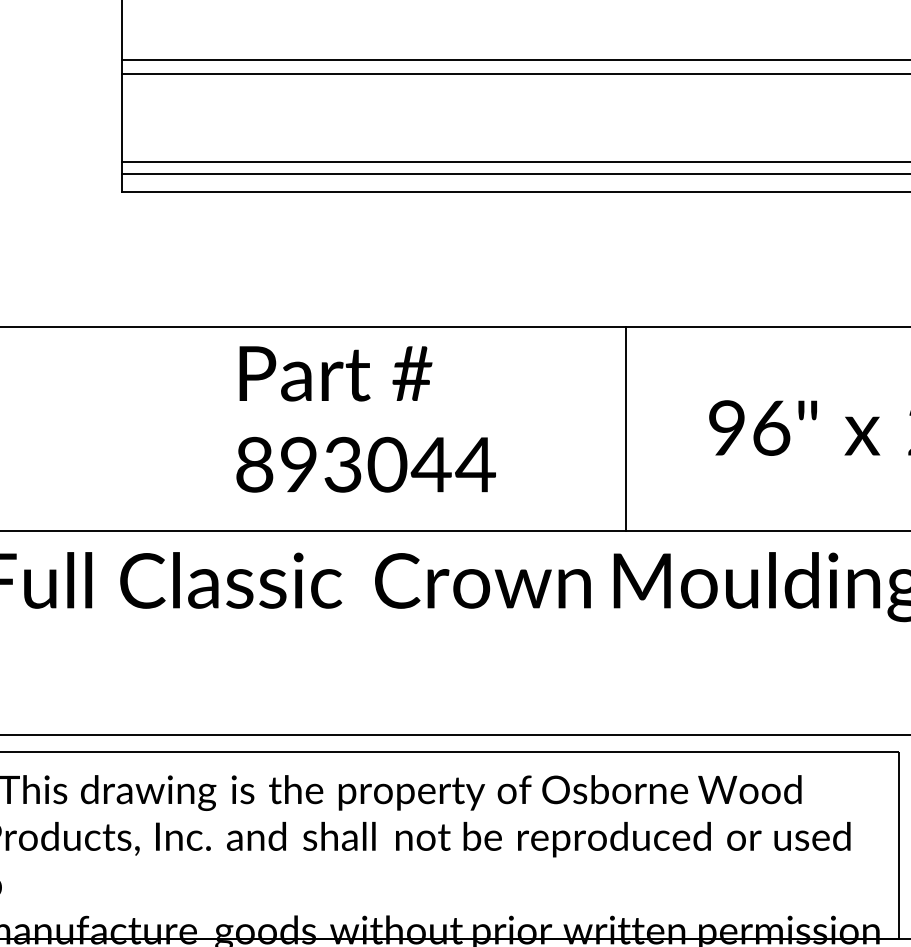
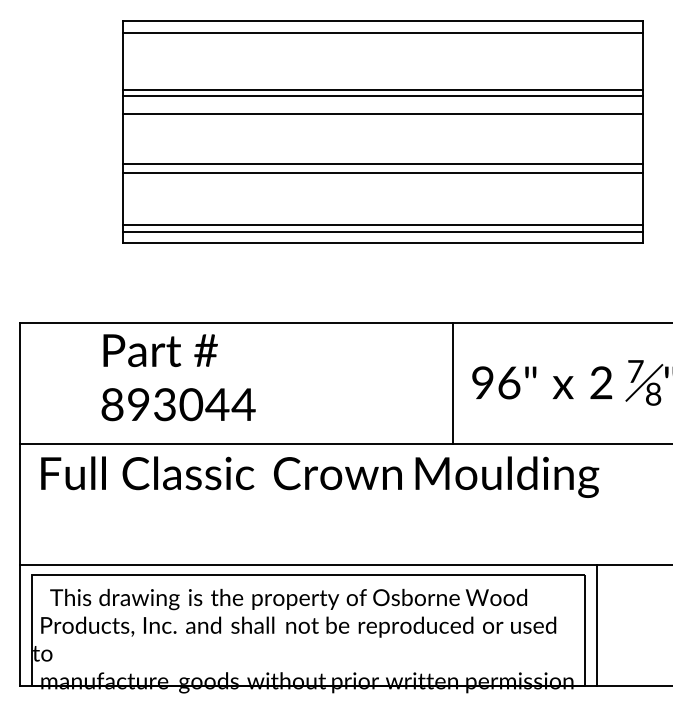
text: (365, 419) -> (178, 377), moved
line: (625, 429) -> (452, 383), moved

